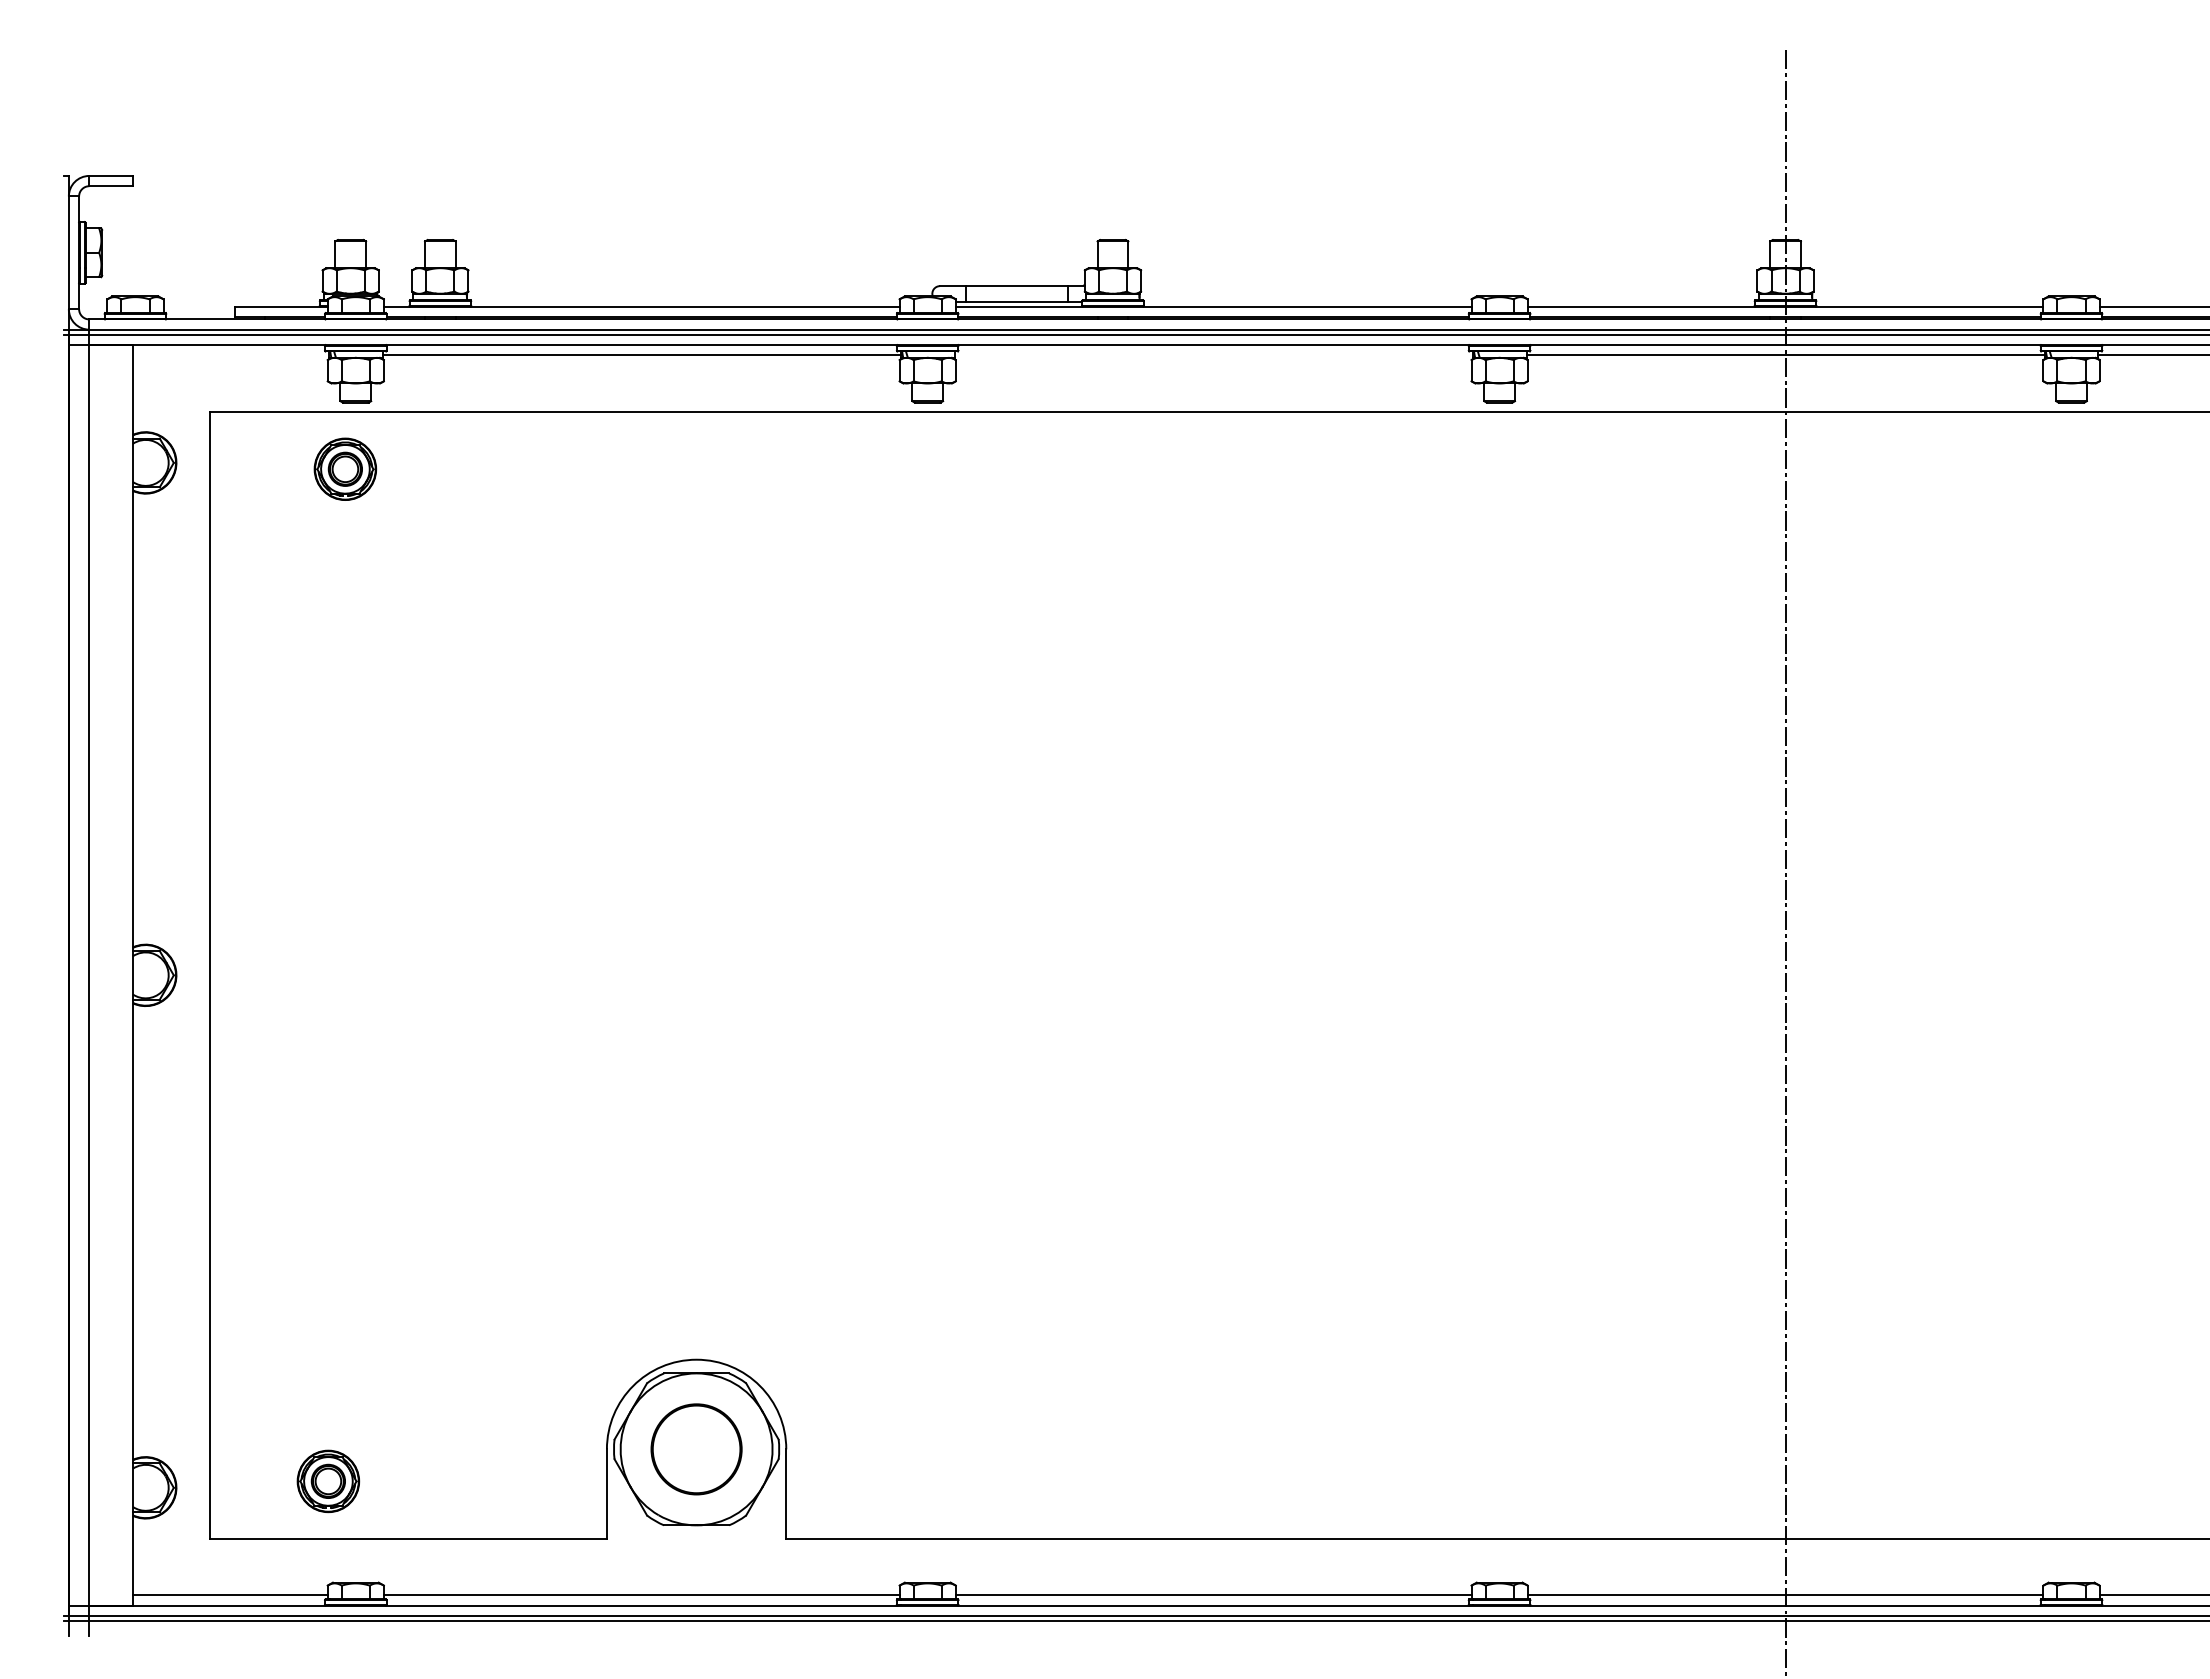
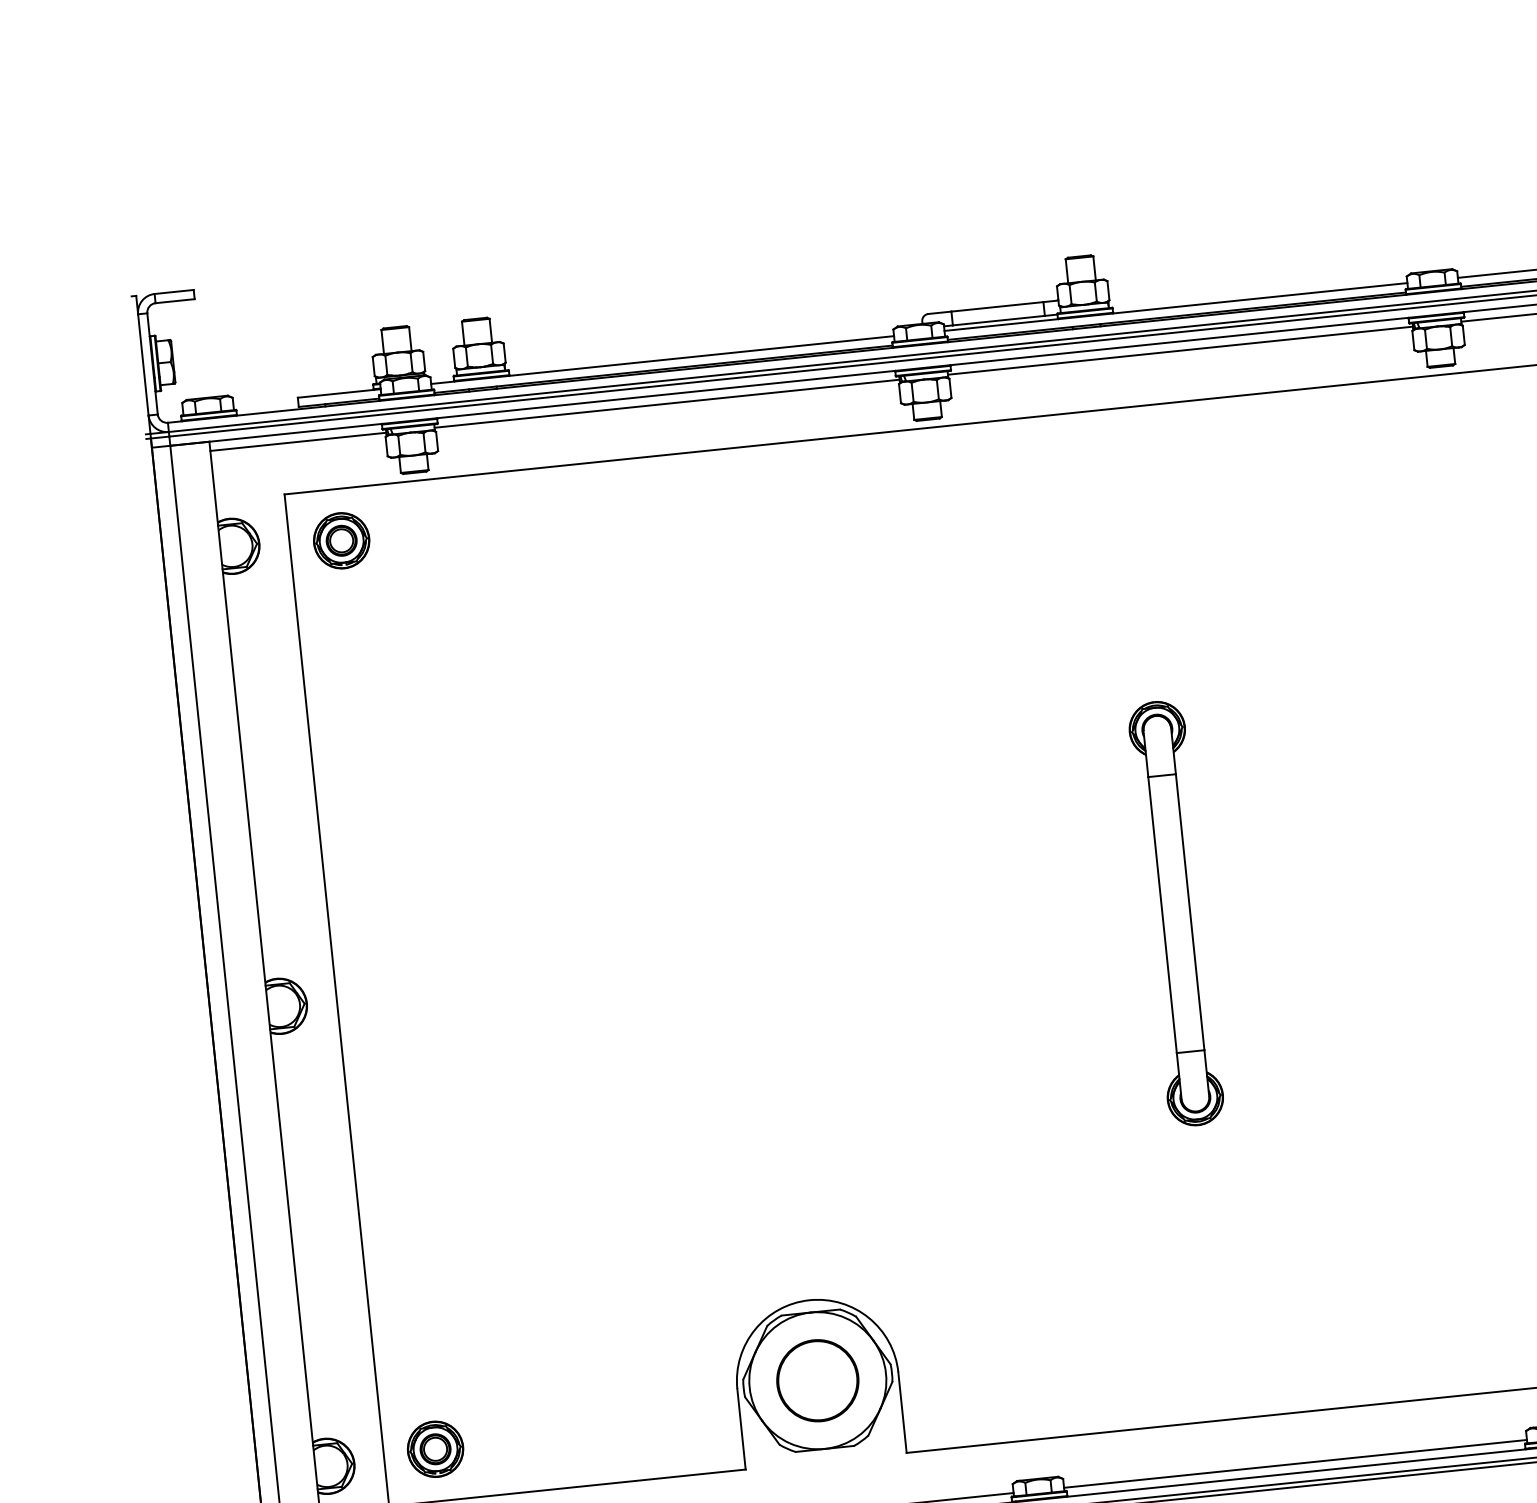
line: (230, 355) -> (297, 442), added
line: (1213, 355) -> (1180, 350), added
part: (345, 468) -> (341, 540), moved
part: (1144, 974) -> (1175, 912), added
part: (328, 1481) -> (435, 1449), moved

